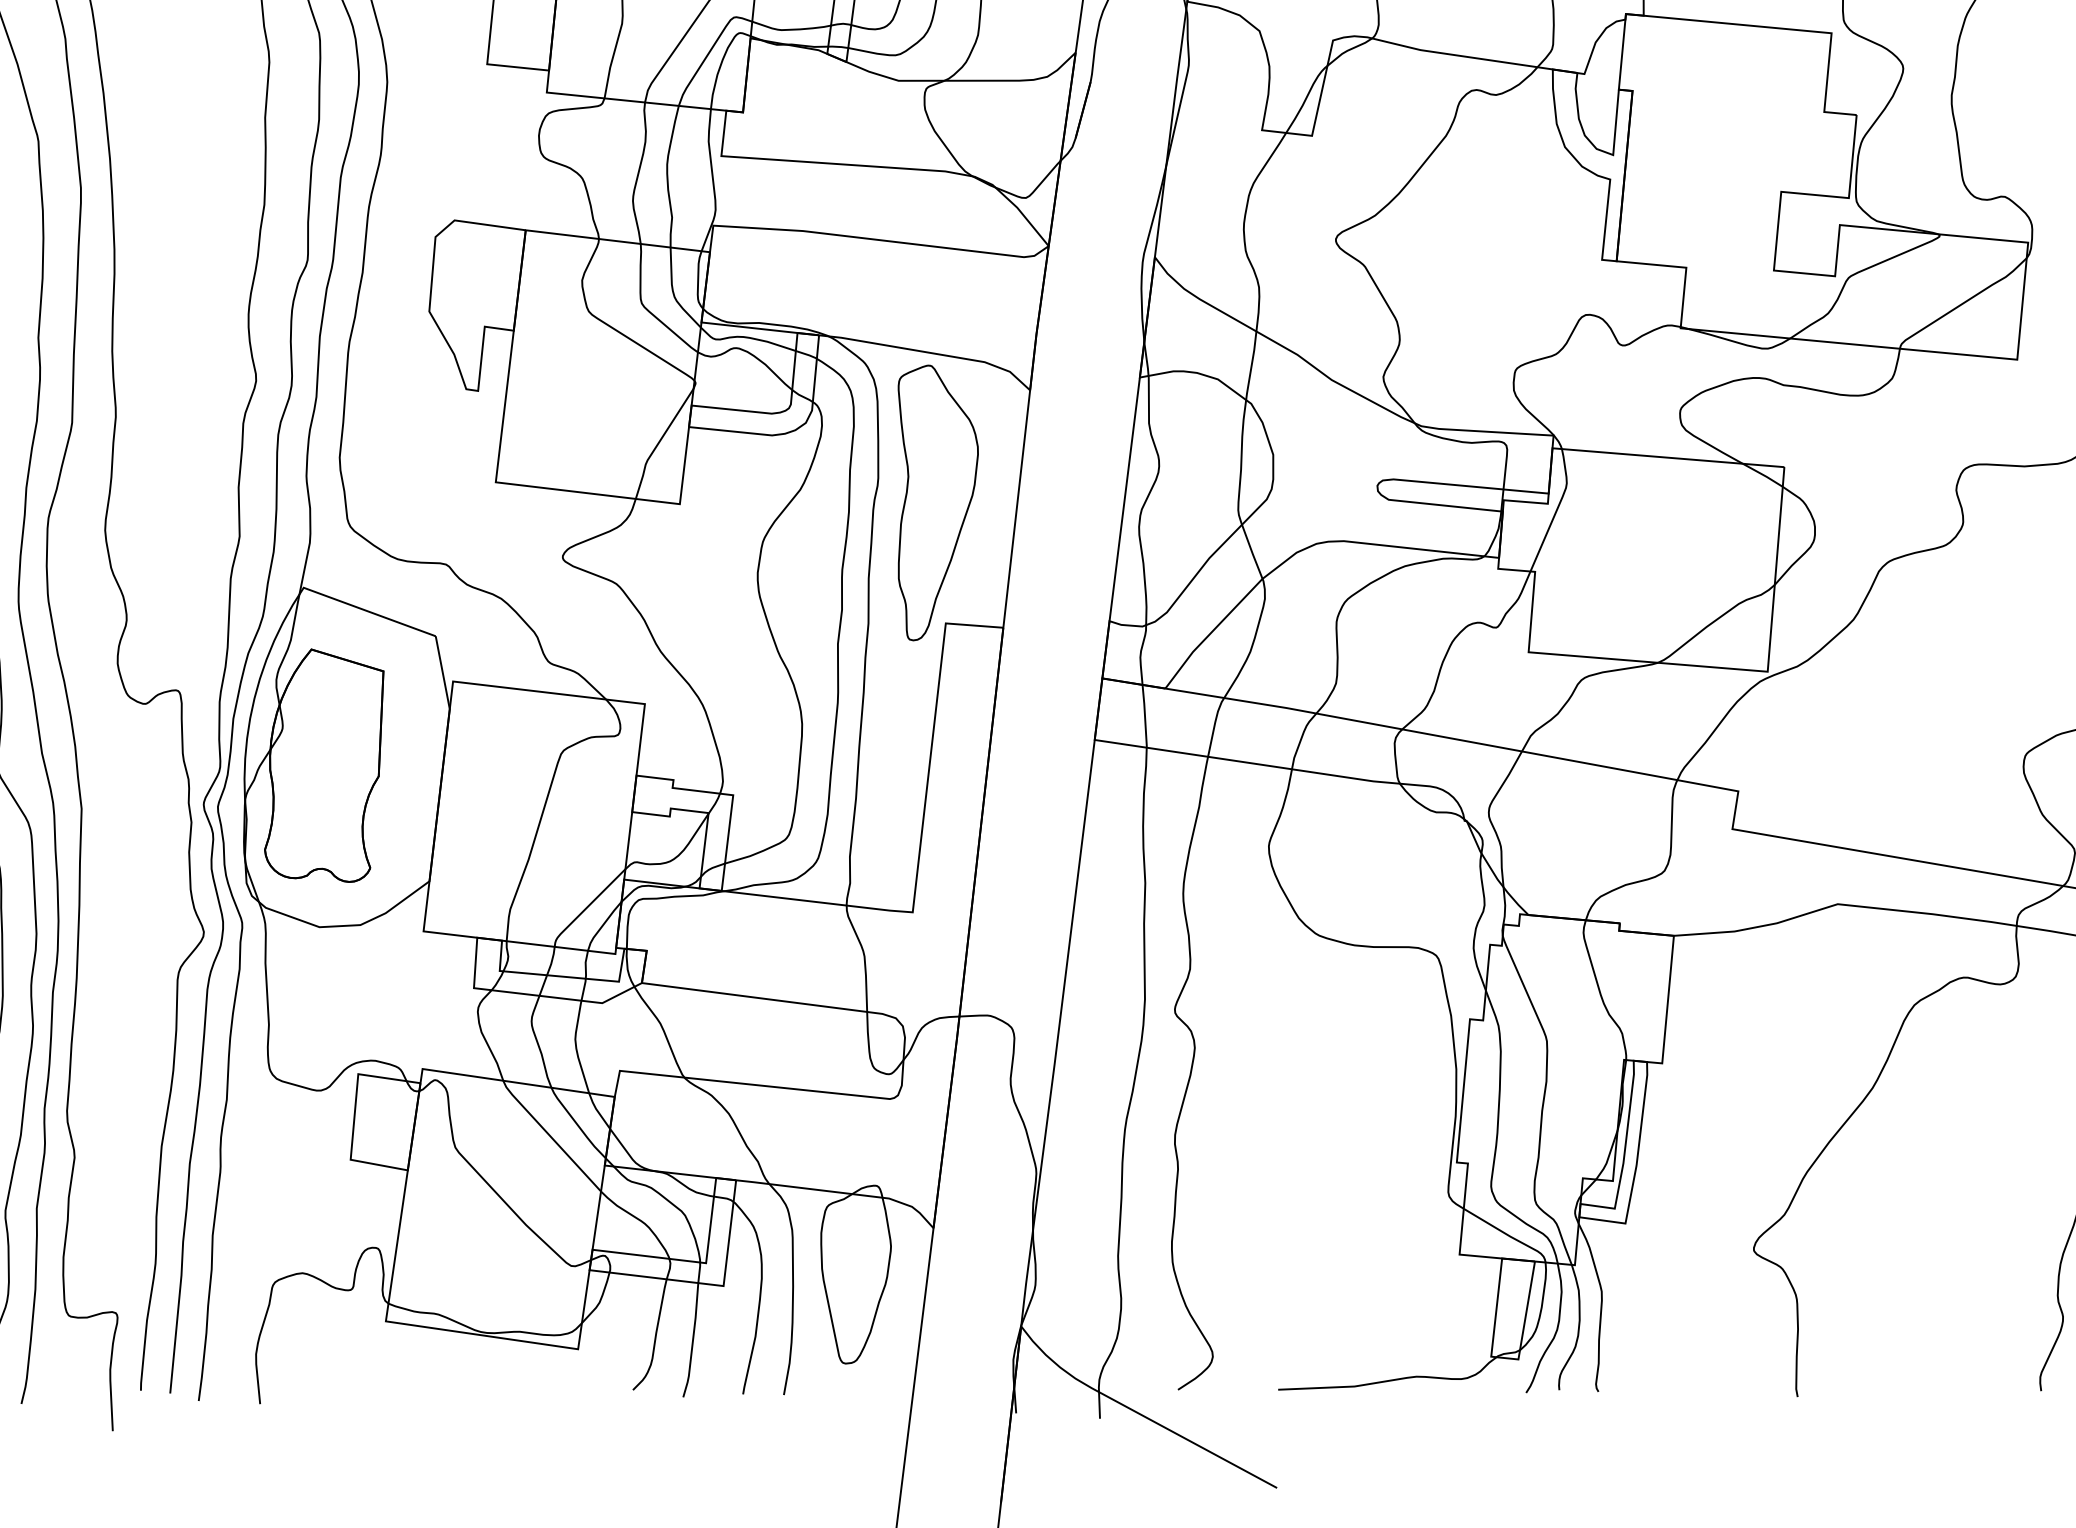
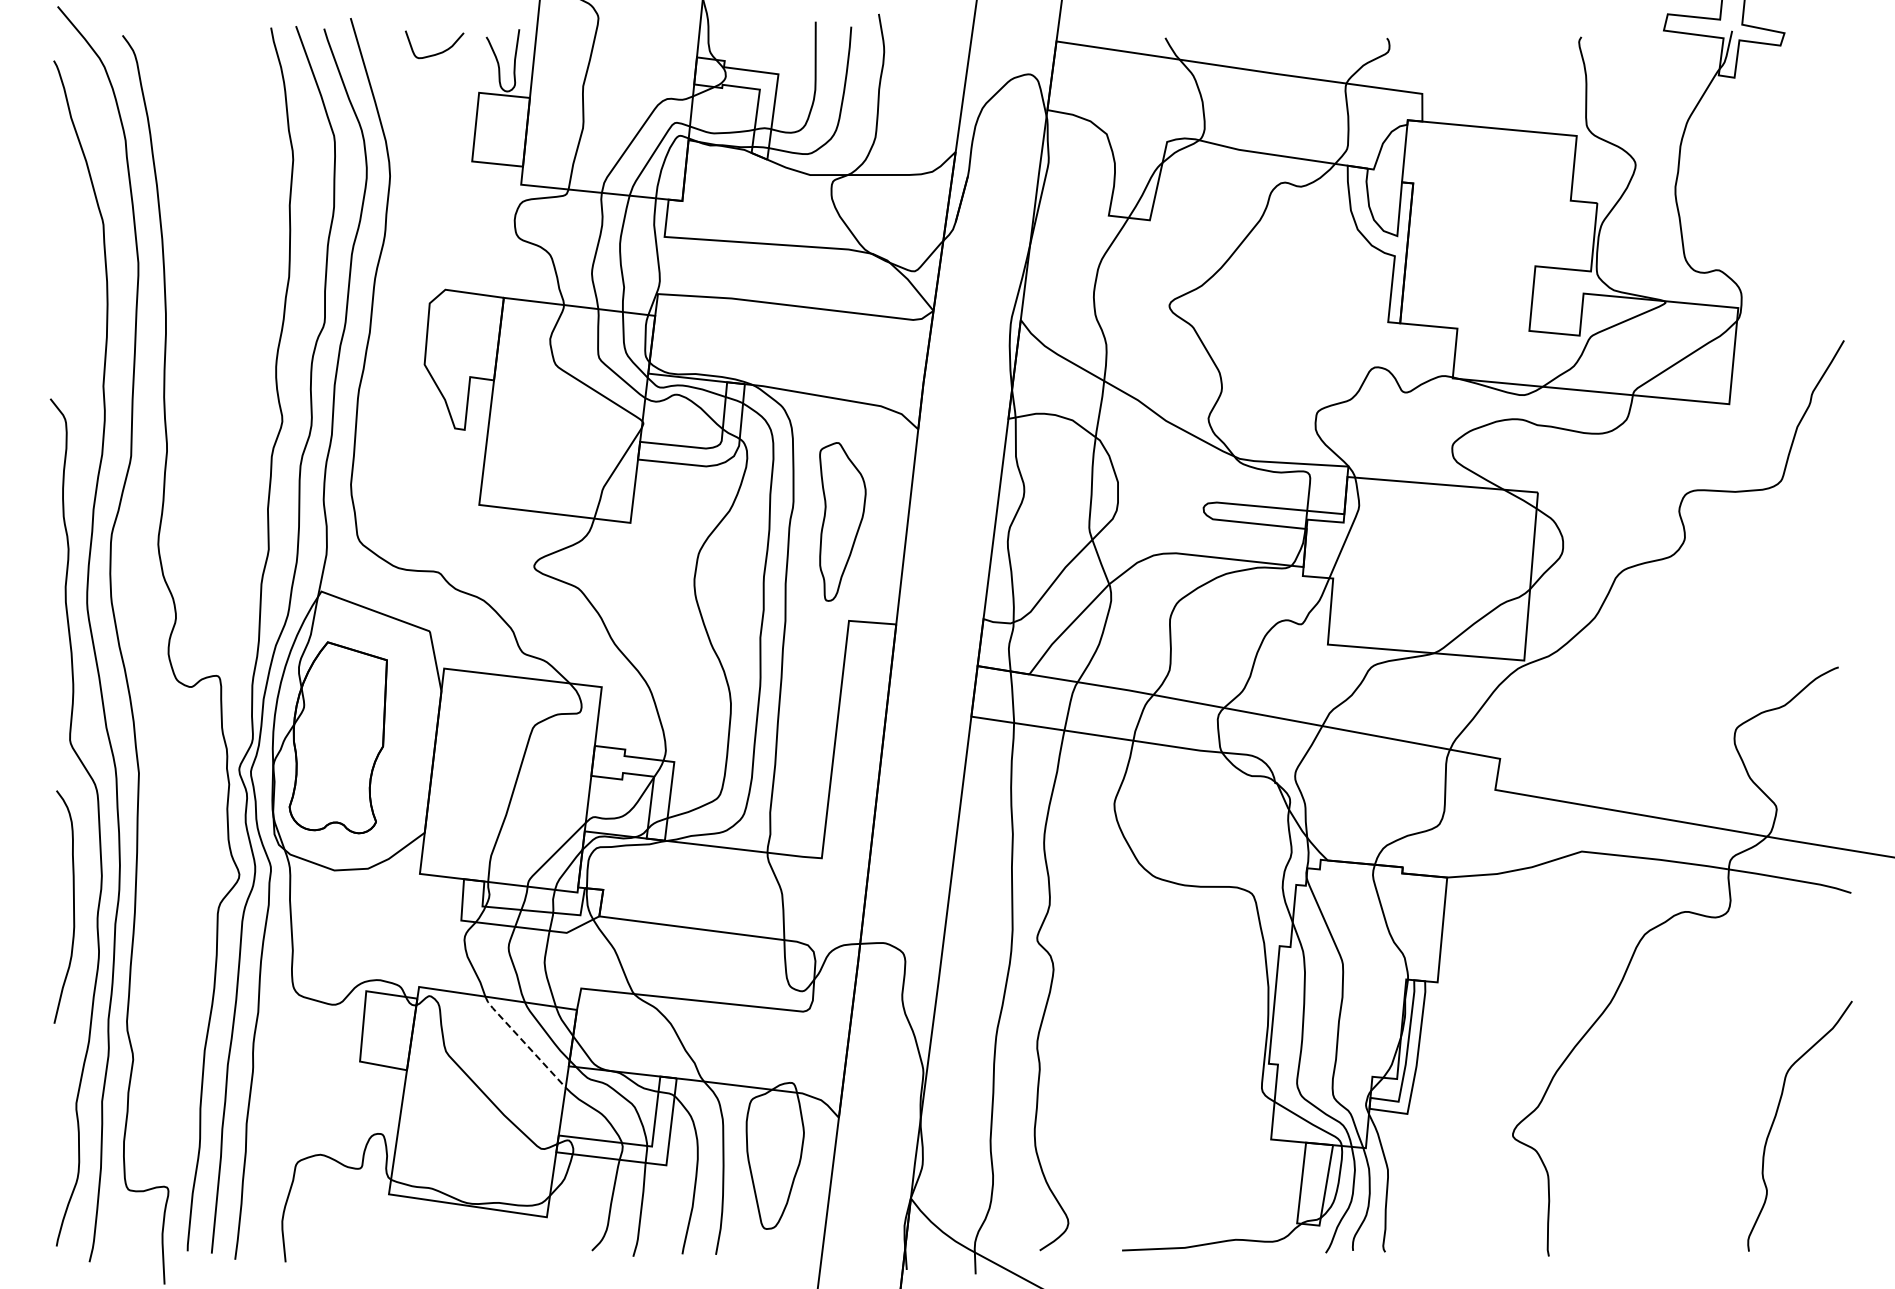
part: (937, 502) -> (842, 521), size x0.7
line: (549, 1136) -> (523, 1042), solid -> dashed

